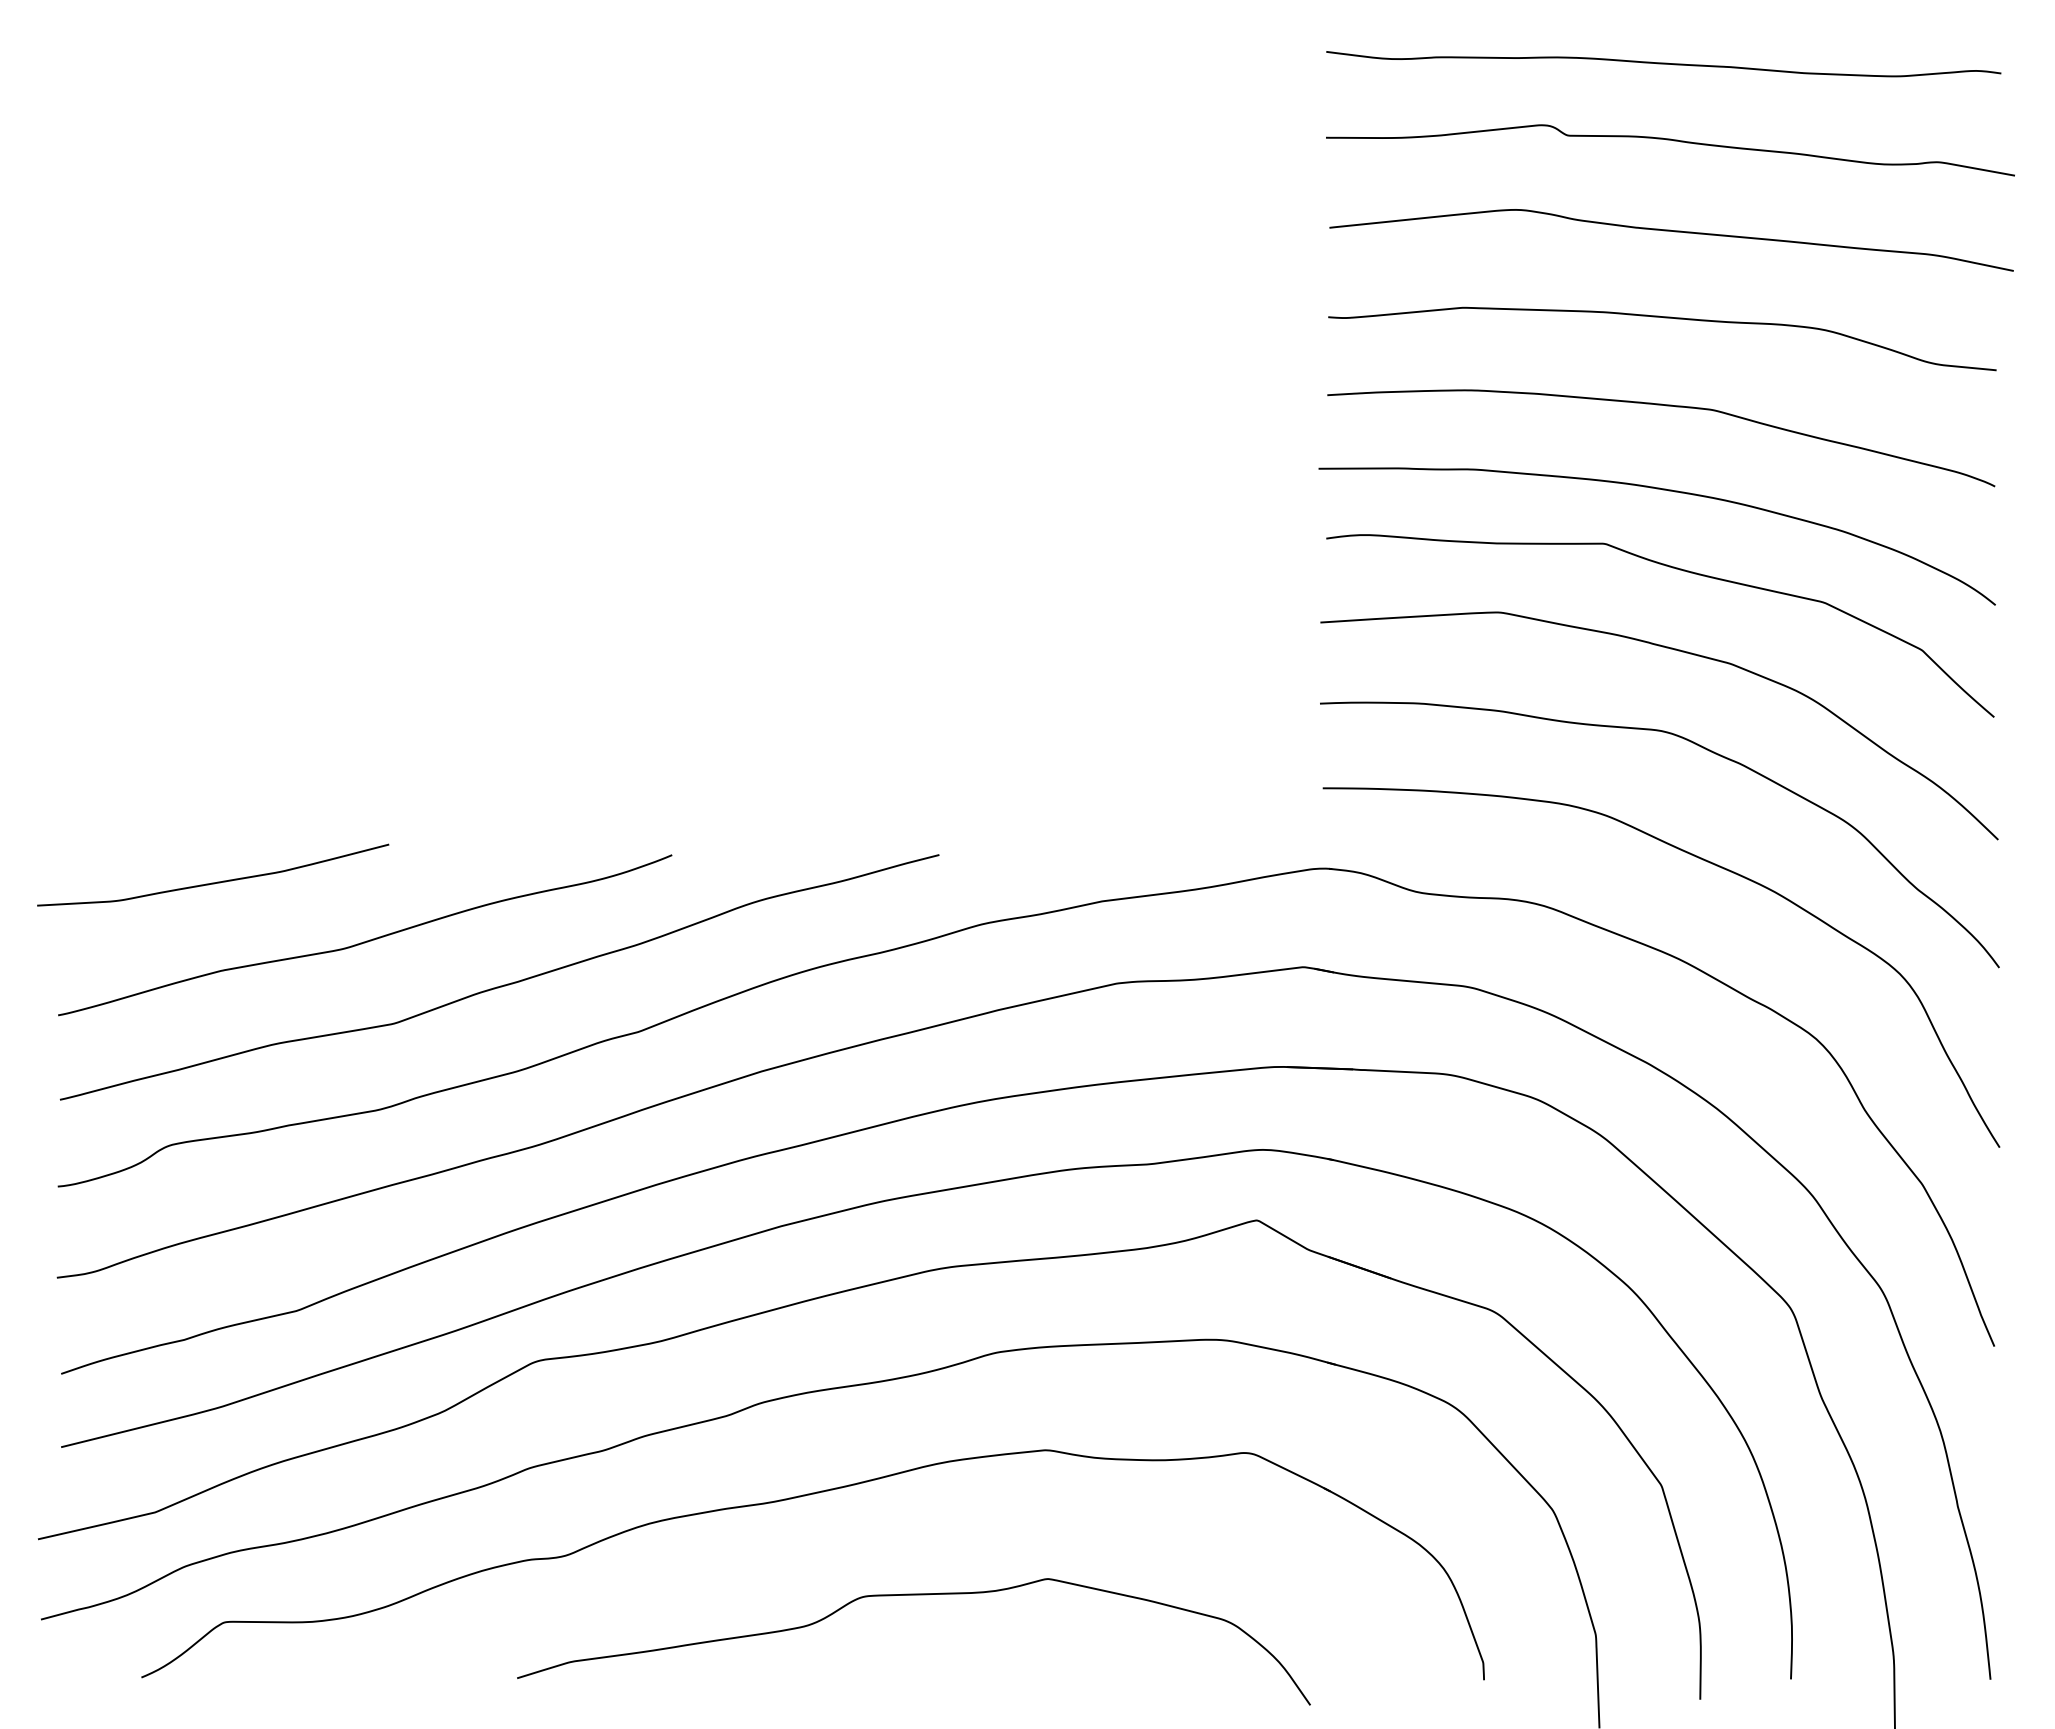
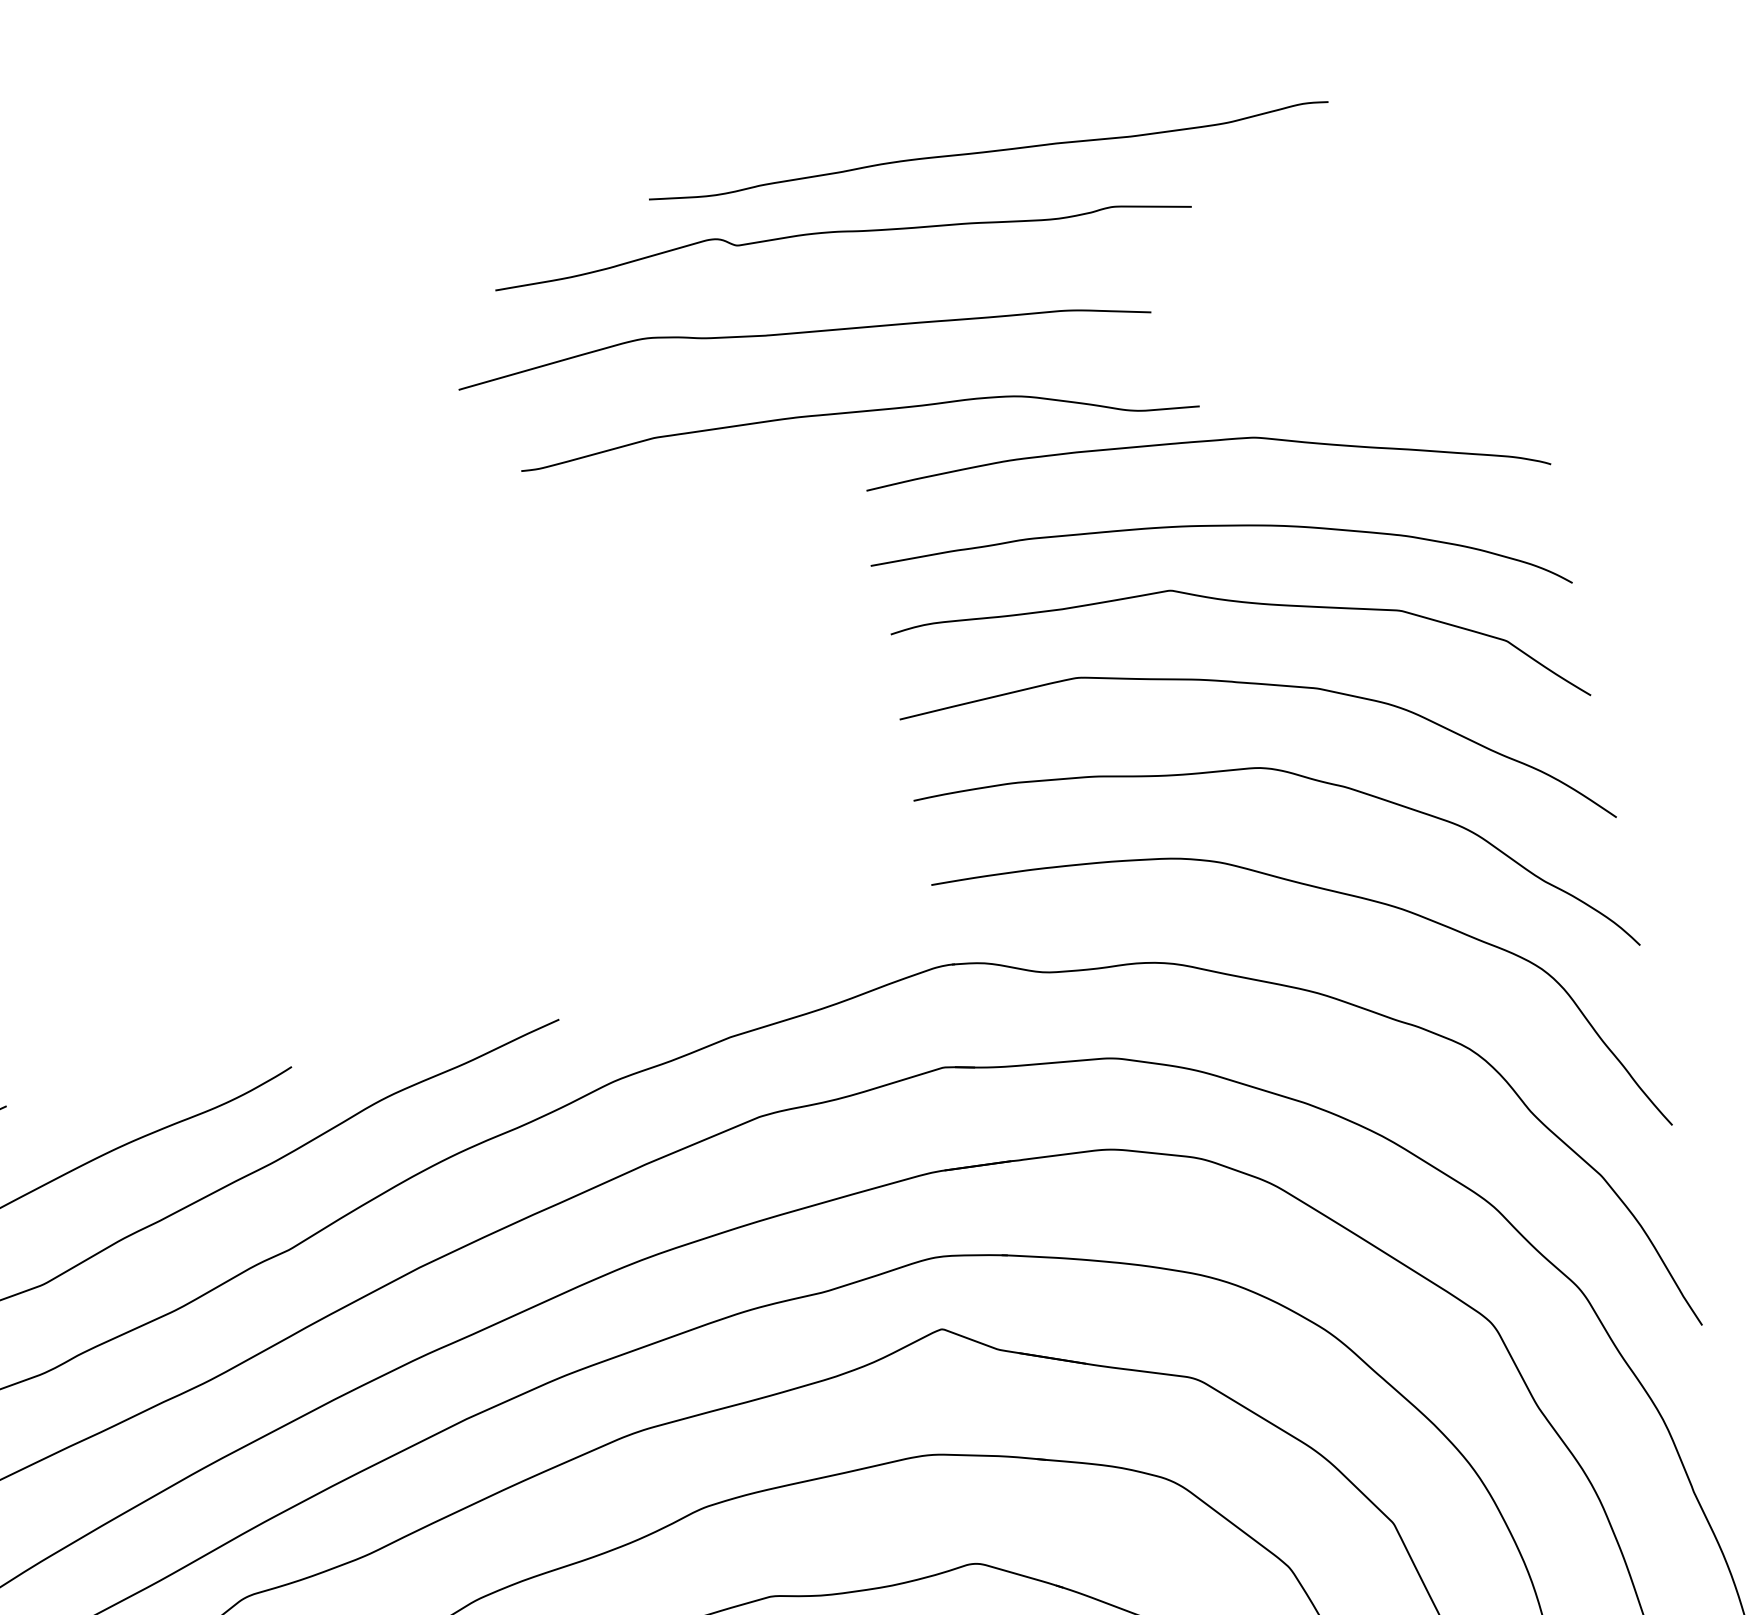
curve: (1663, 64) -> (988, 152), moved
curve: (1674, 141) -> (844, 232), moved
curve: (1674, 232) -> (804, 333), moved
curve: (1664, 318) -> (858, 413), moved

